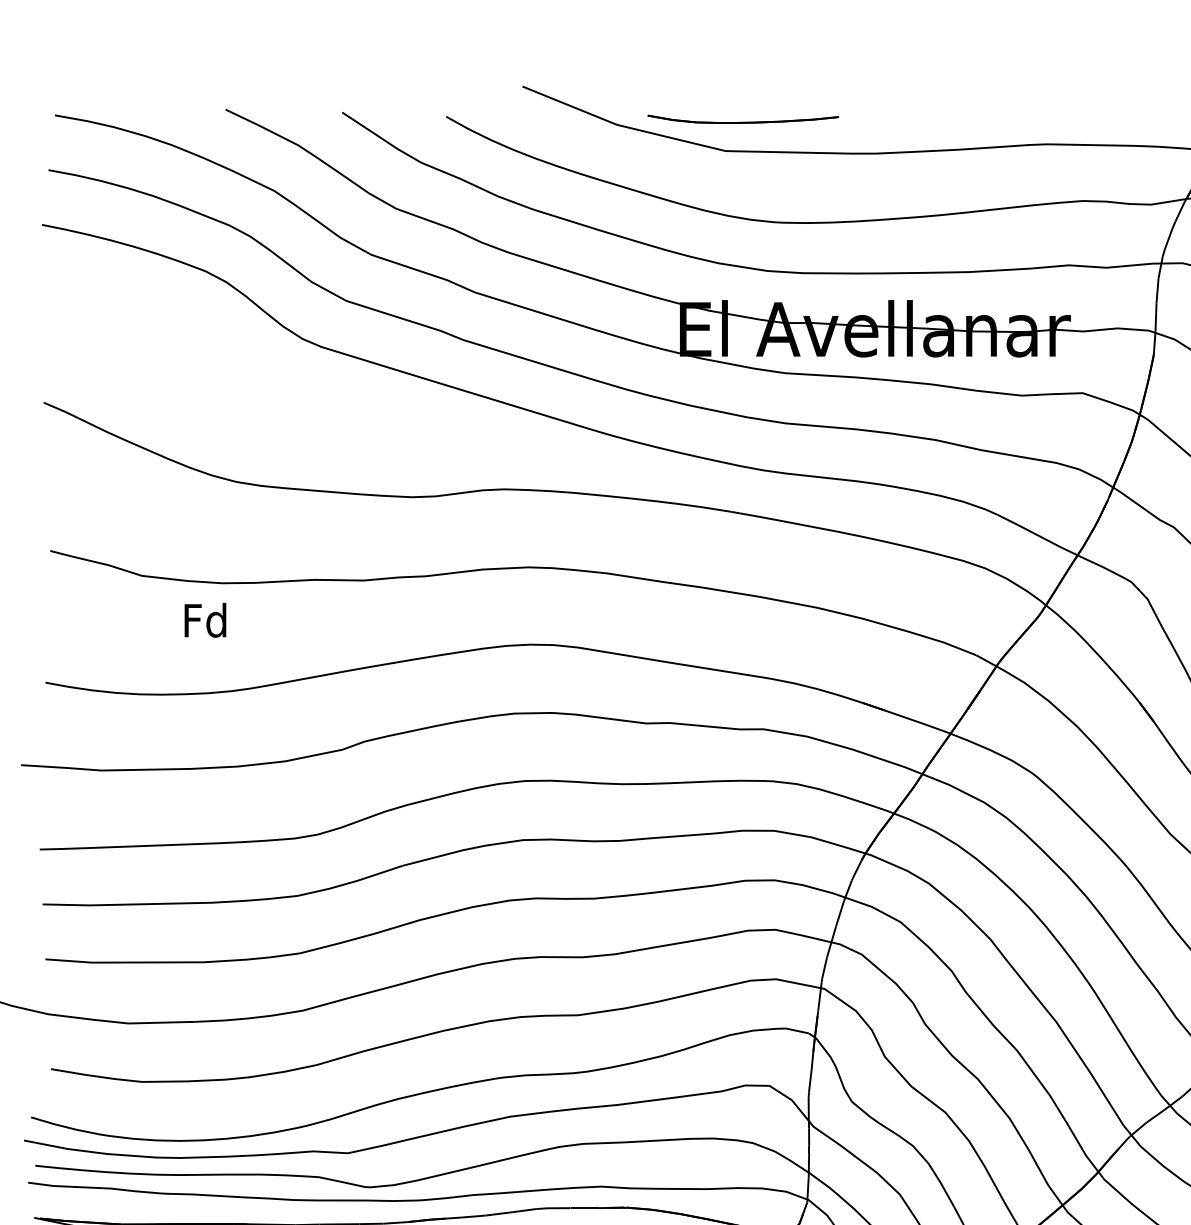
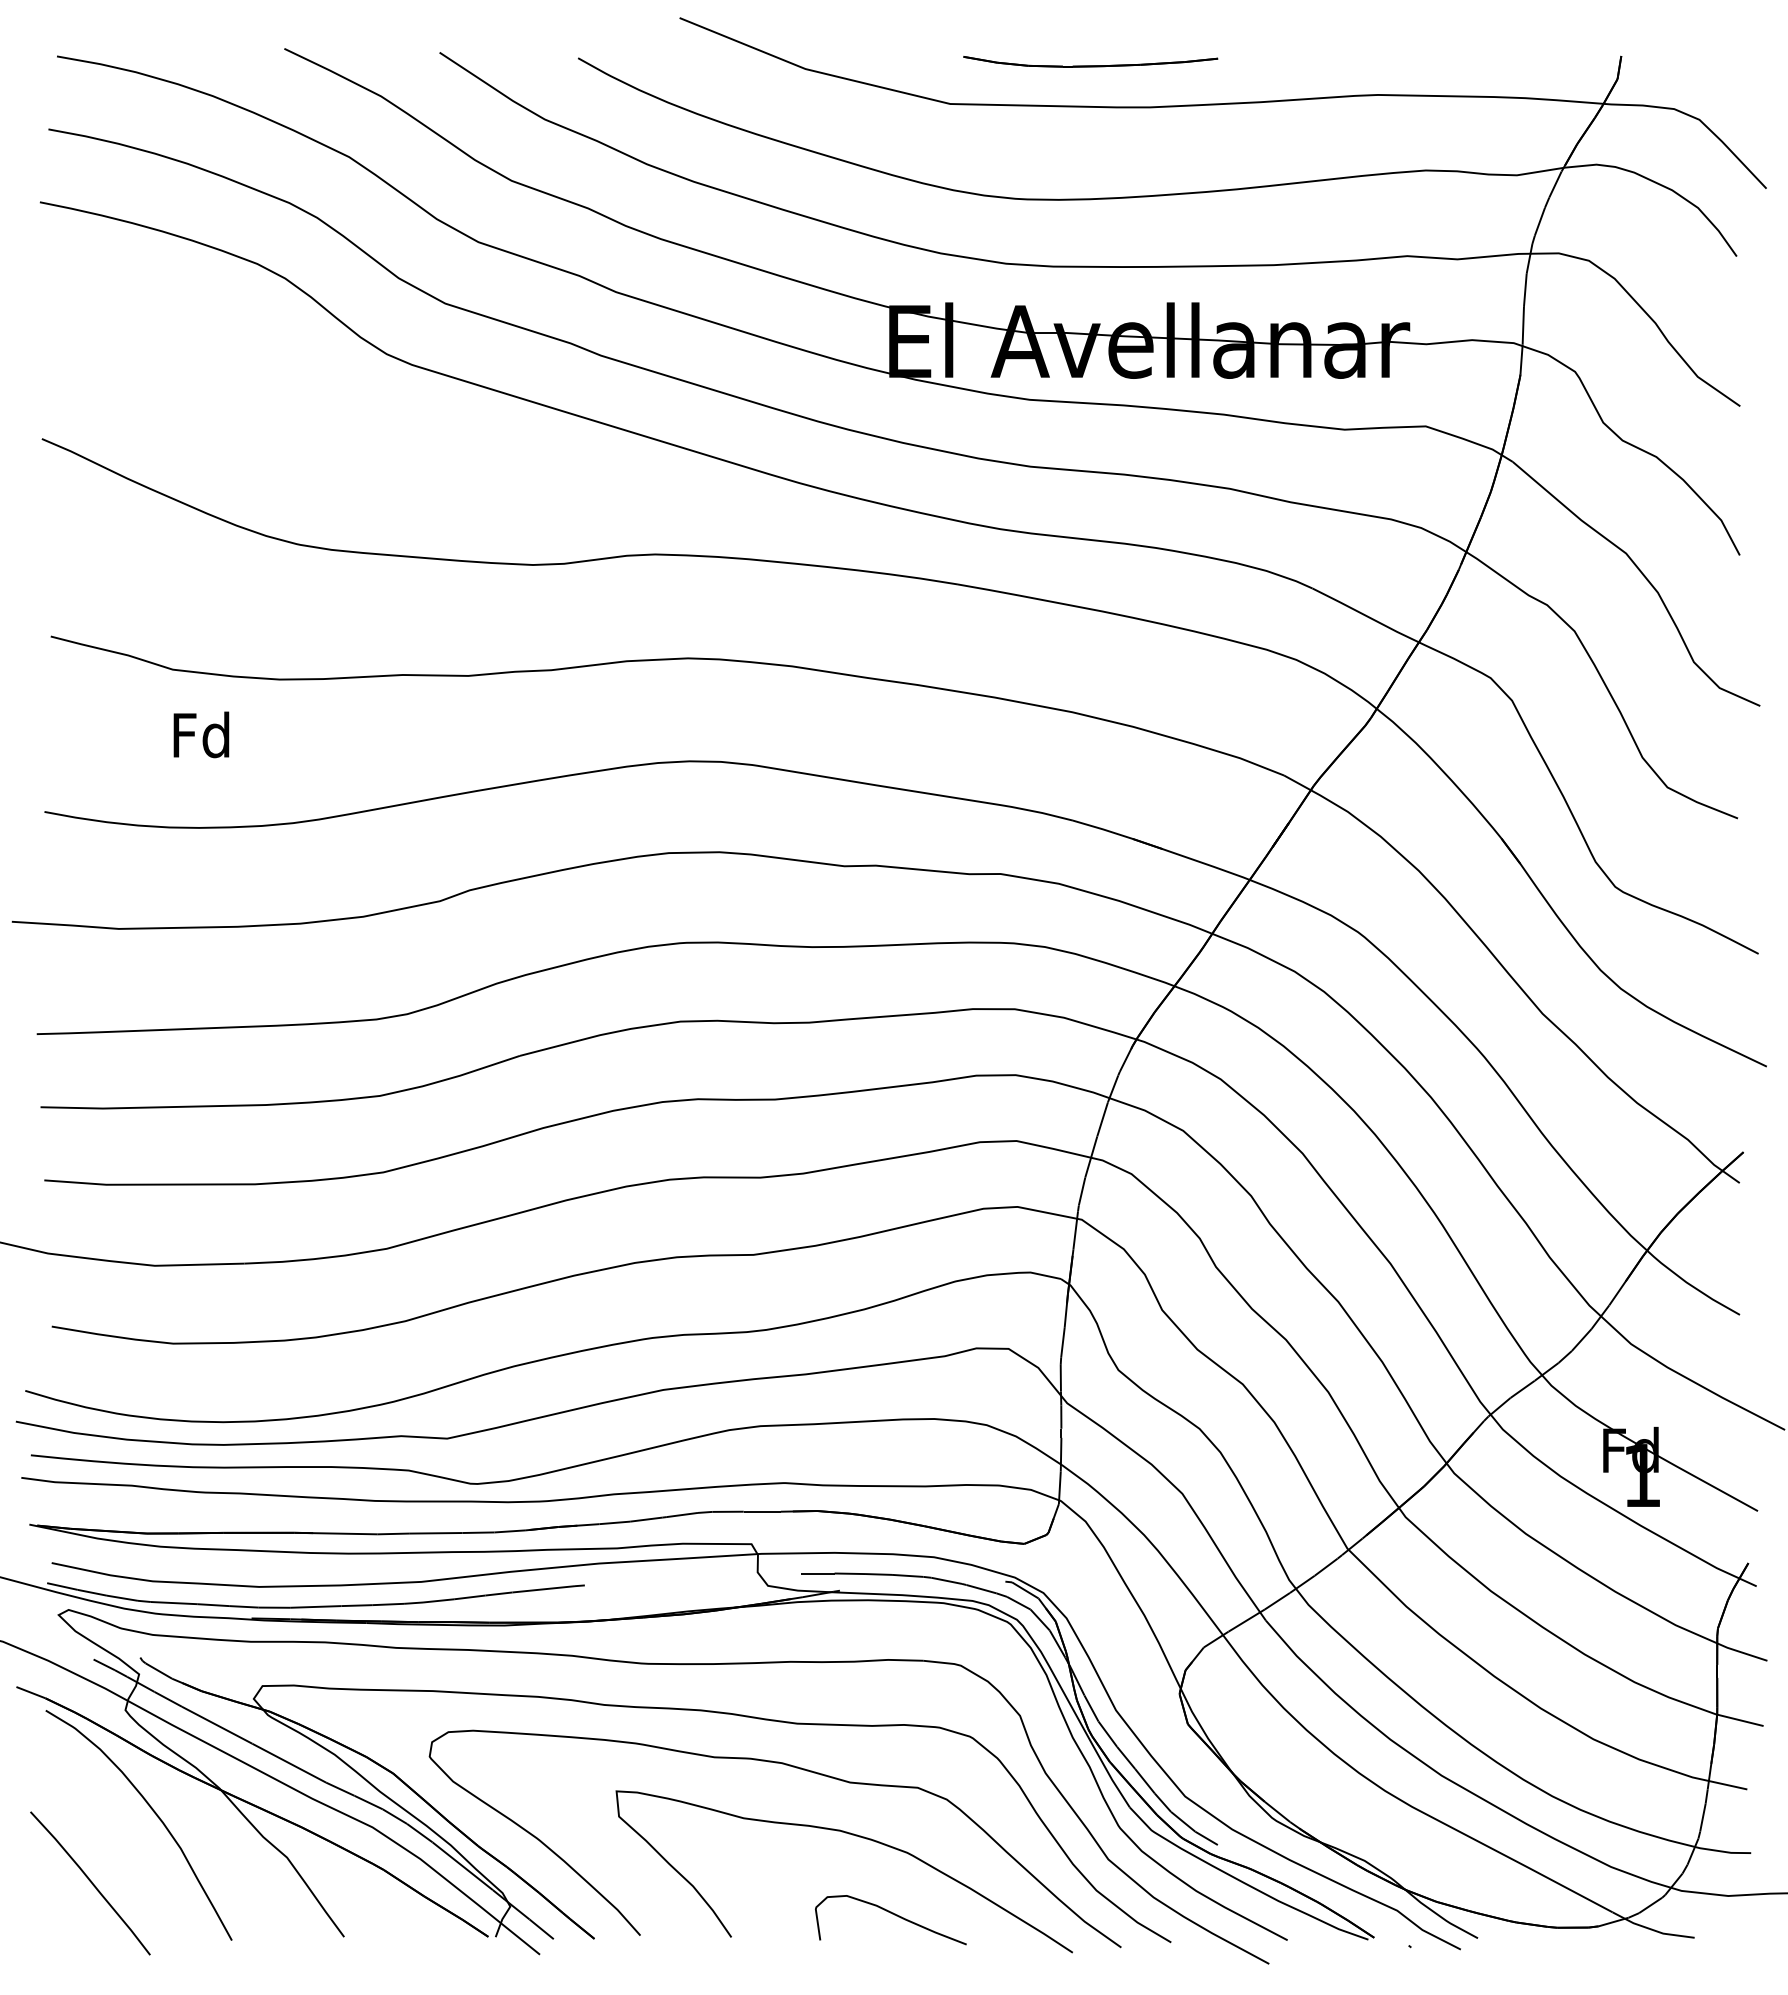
part: (743, 119) -> (1090, 61), moved
text: (205, 620) -> (201, 734), moved

